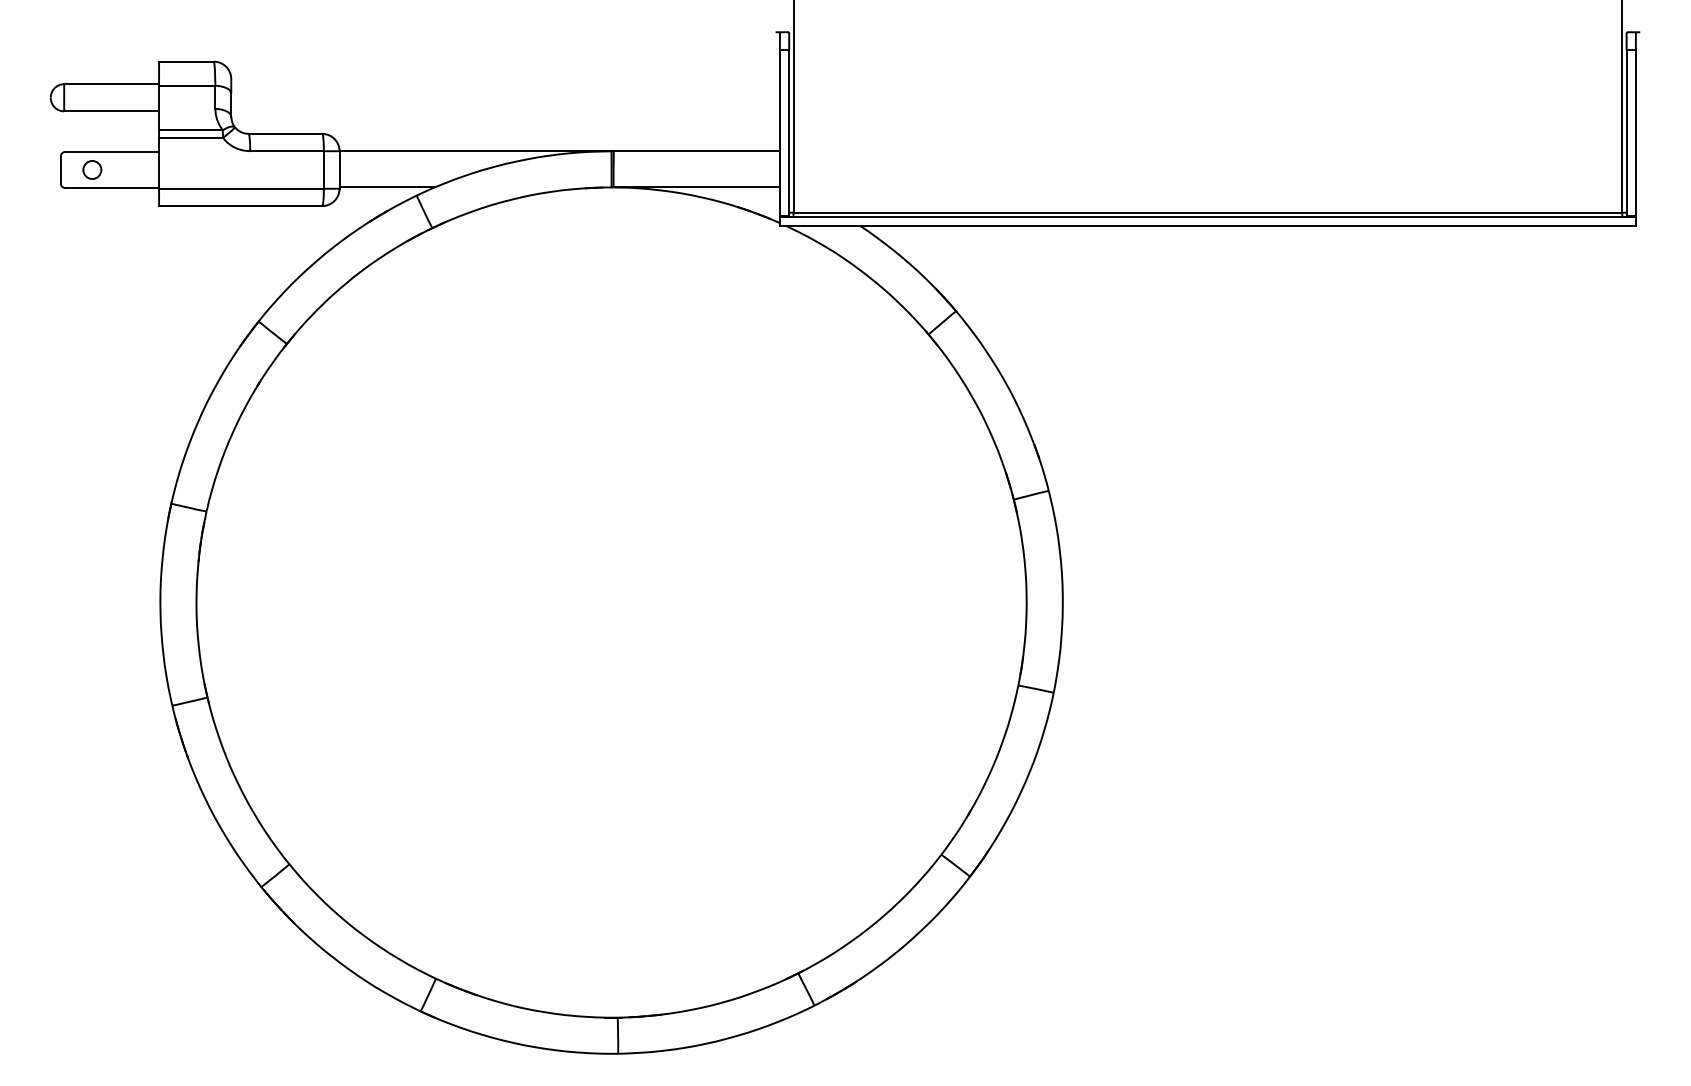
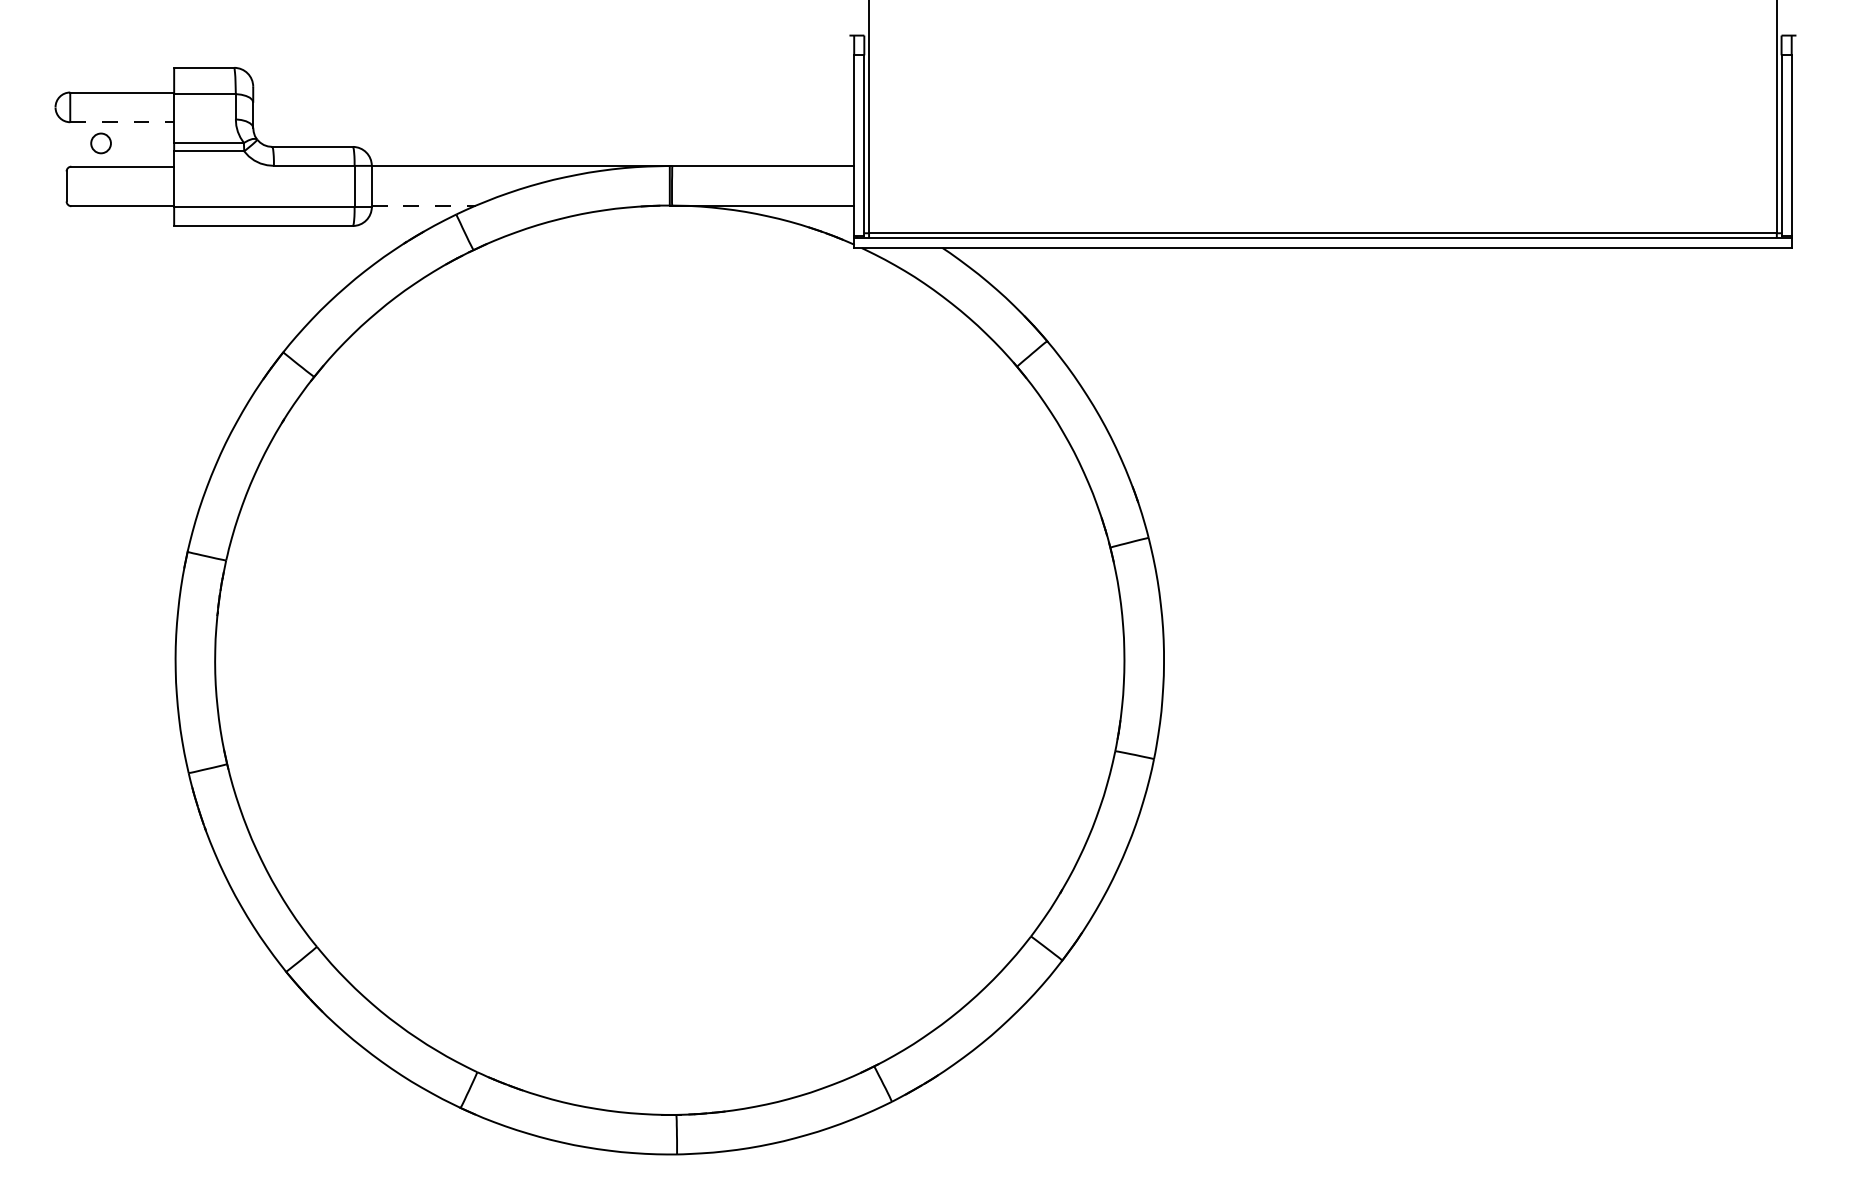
line: (111, 111) -> (122, 122), solid -> dashed
circle: (91, 170) -> (100, 143), moved
line: (387, 187) -> (424, 205), solid -> dashed

